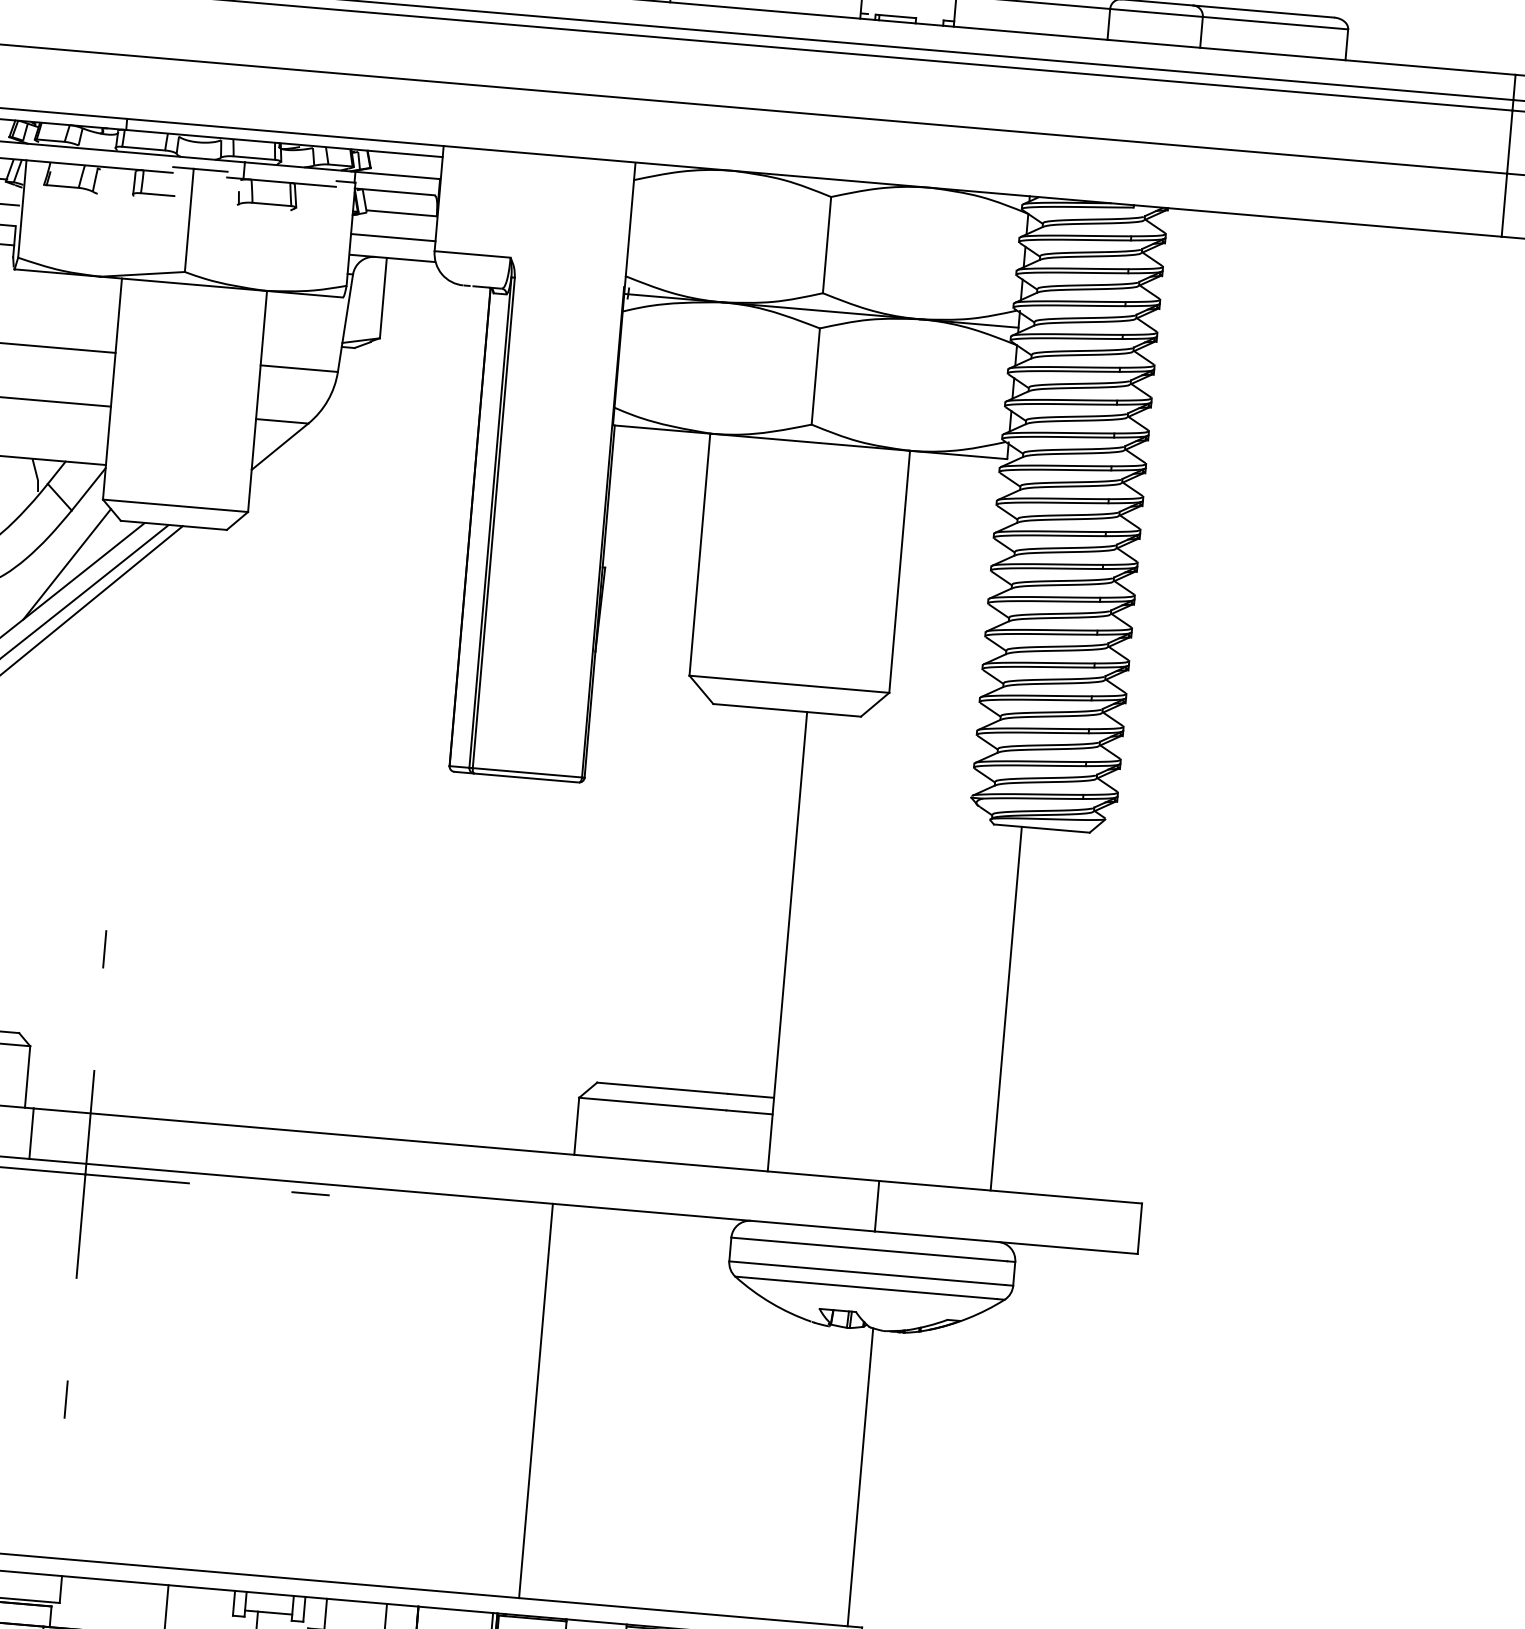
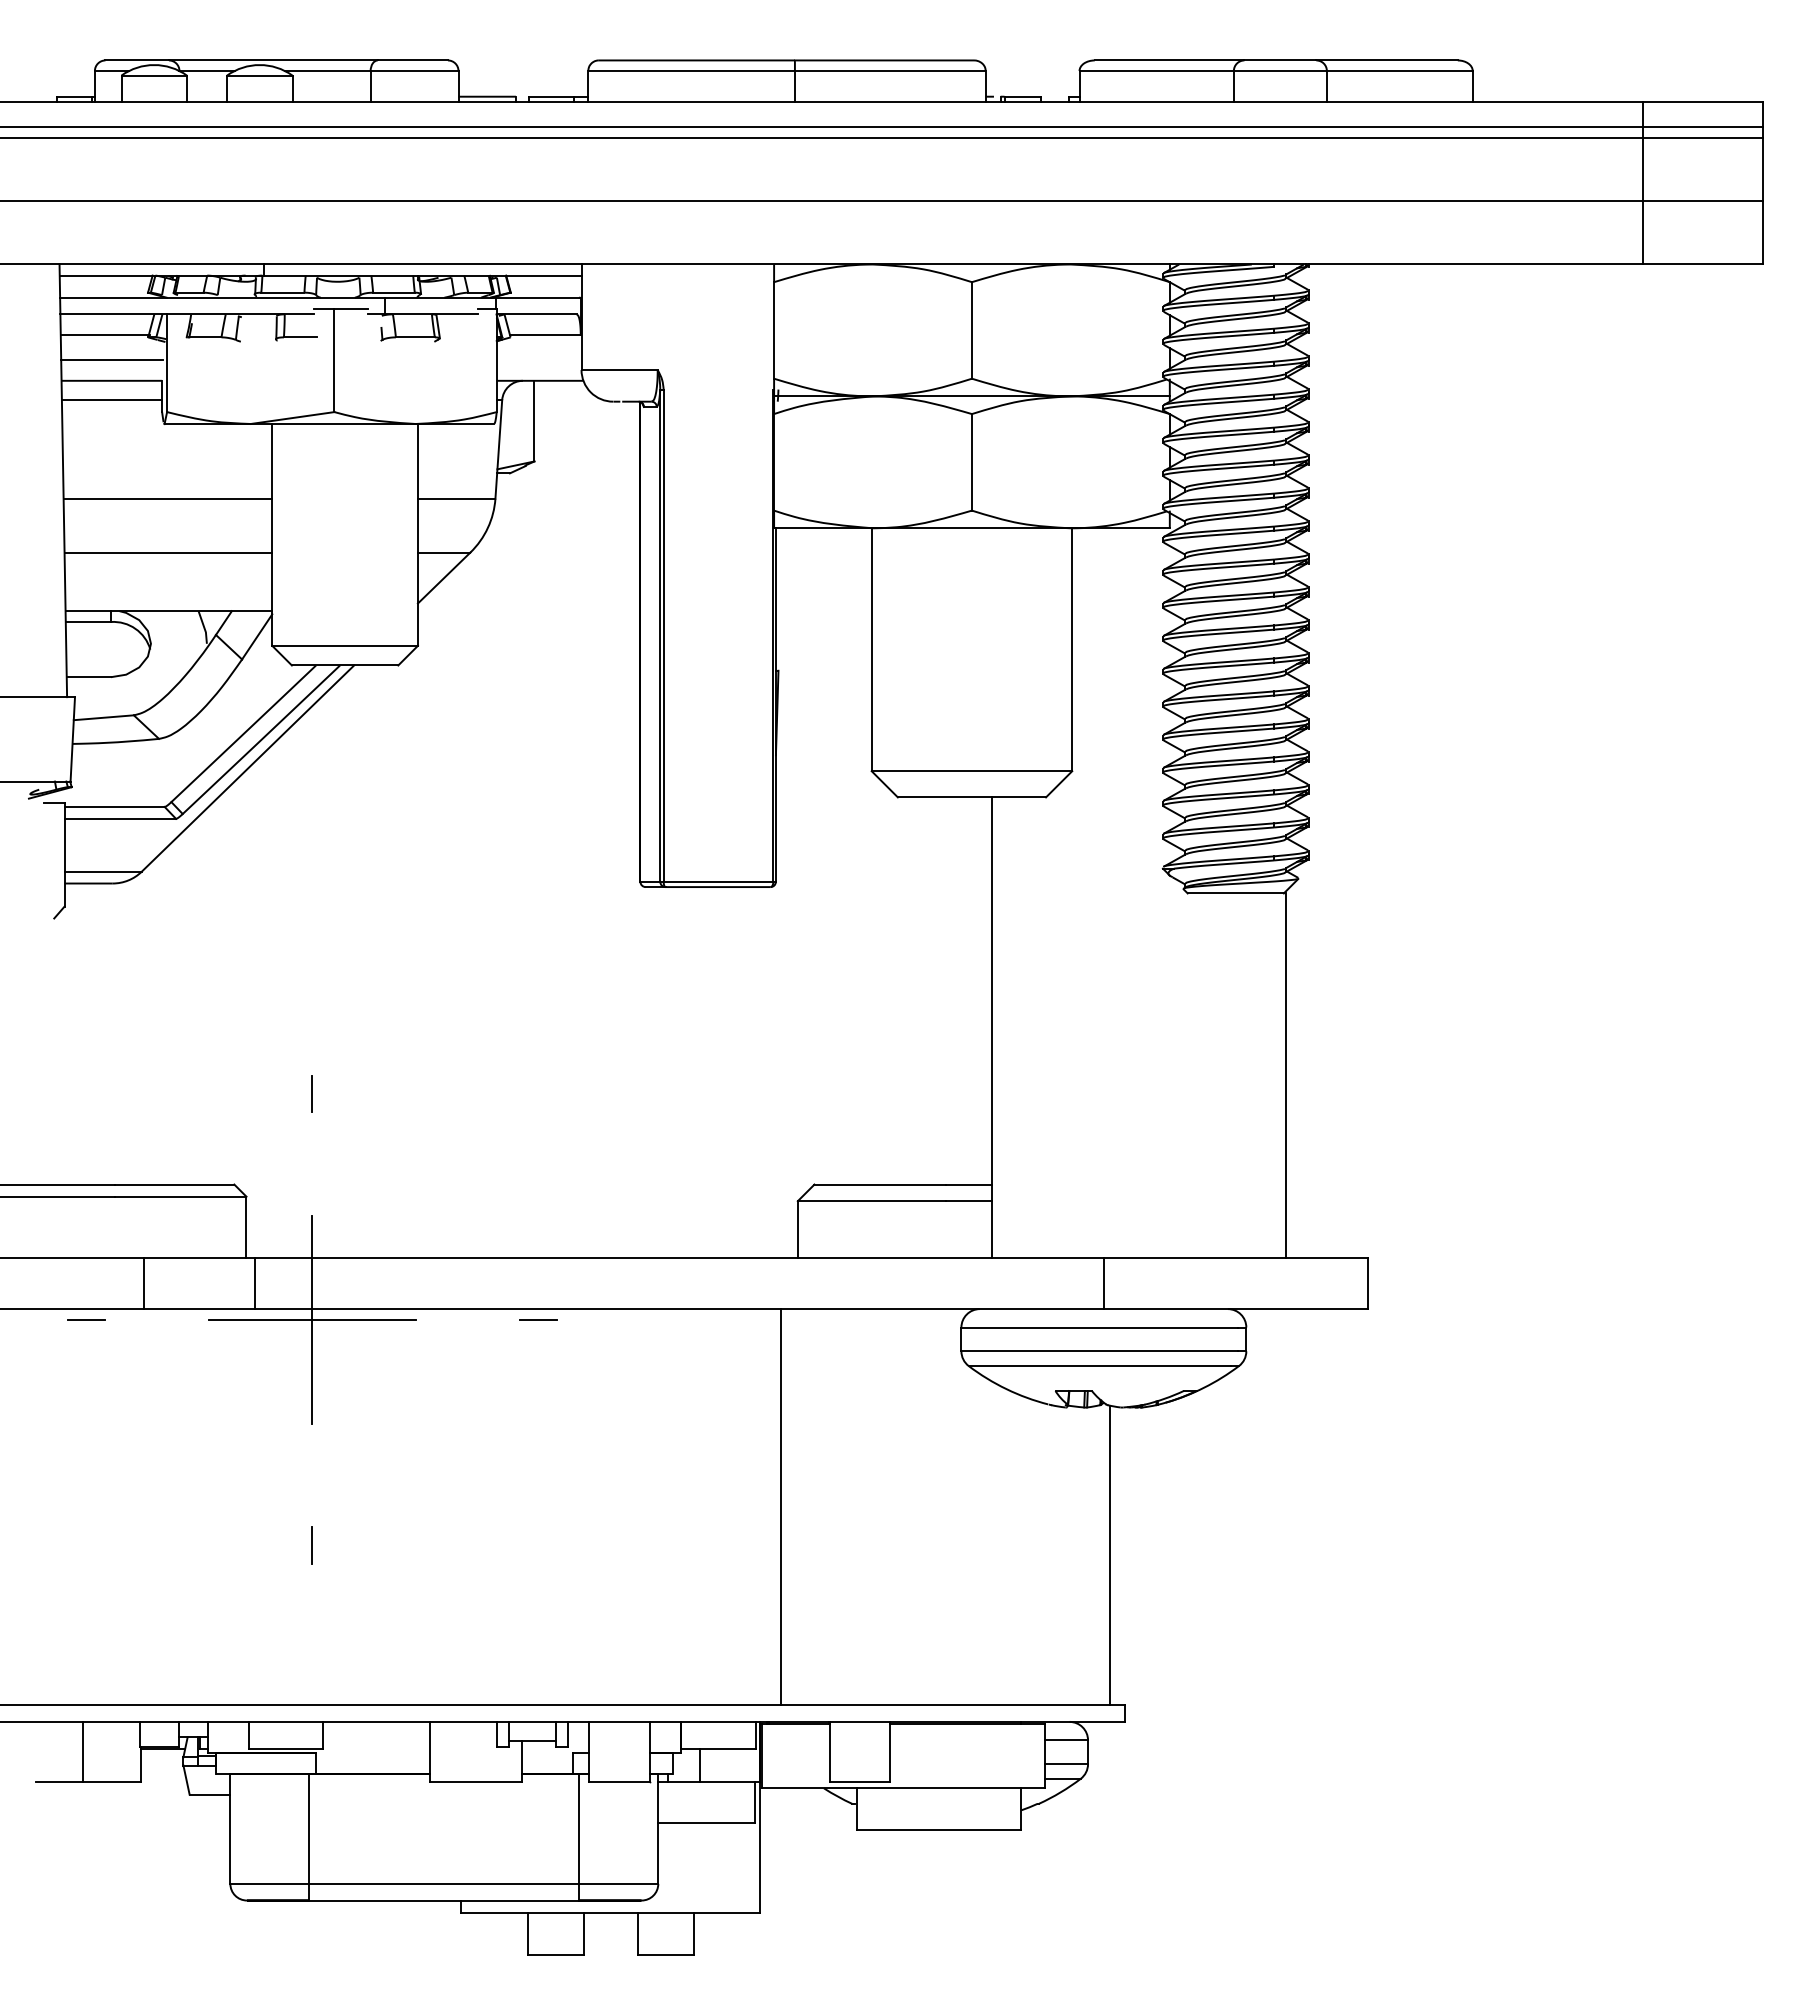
line: (392, 238) -> (538, 360), removed
line: (67, 564) -> (242, 713), removed
line: (1006, 1008) -> (1285, 1075), moved

